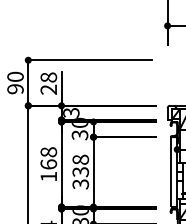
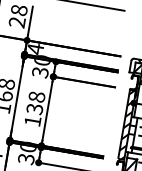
text: (71, 112) -> (35, 48), 3 -> 4
hatch: (174, 171) -> (127, 124), added
text: (80, 184) -> (32, 121), 338 -> 138

